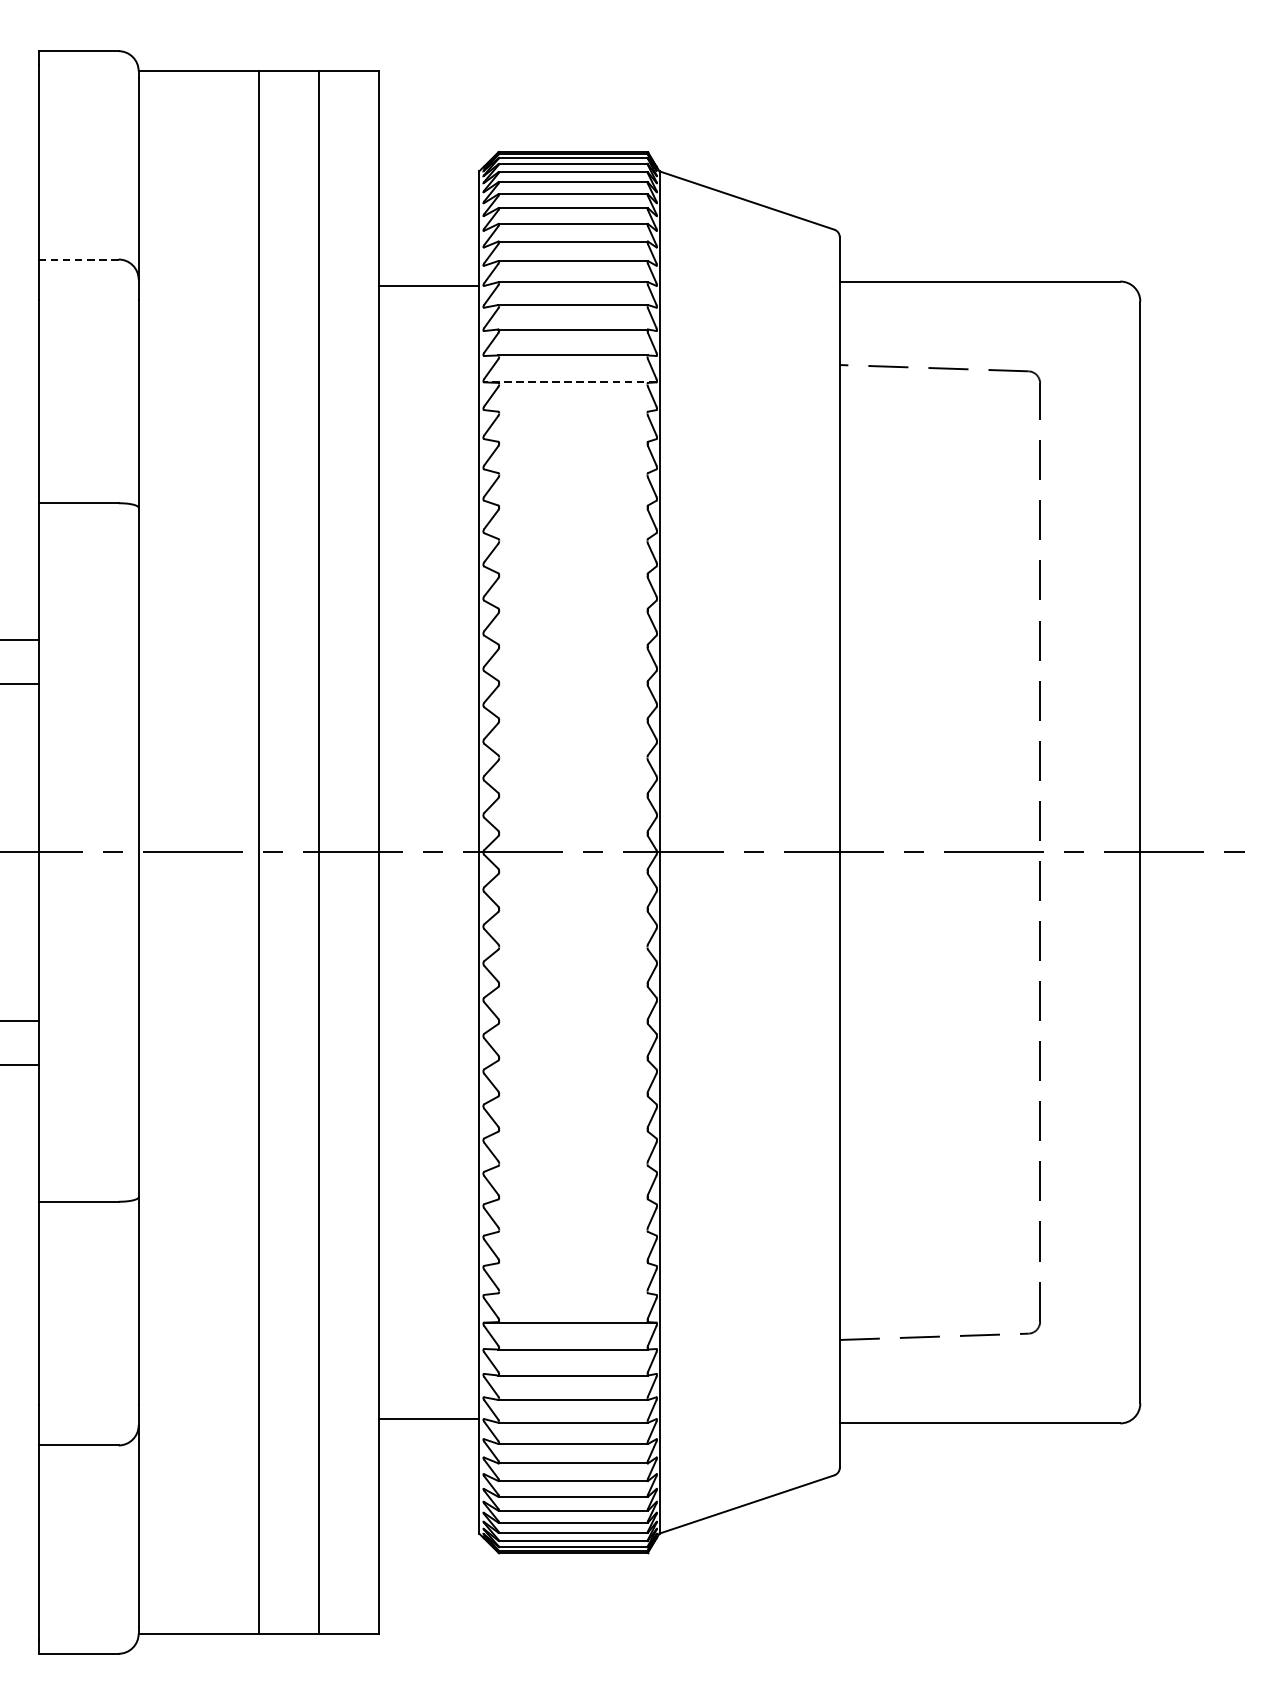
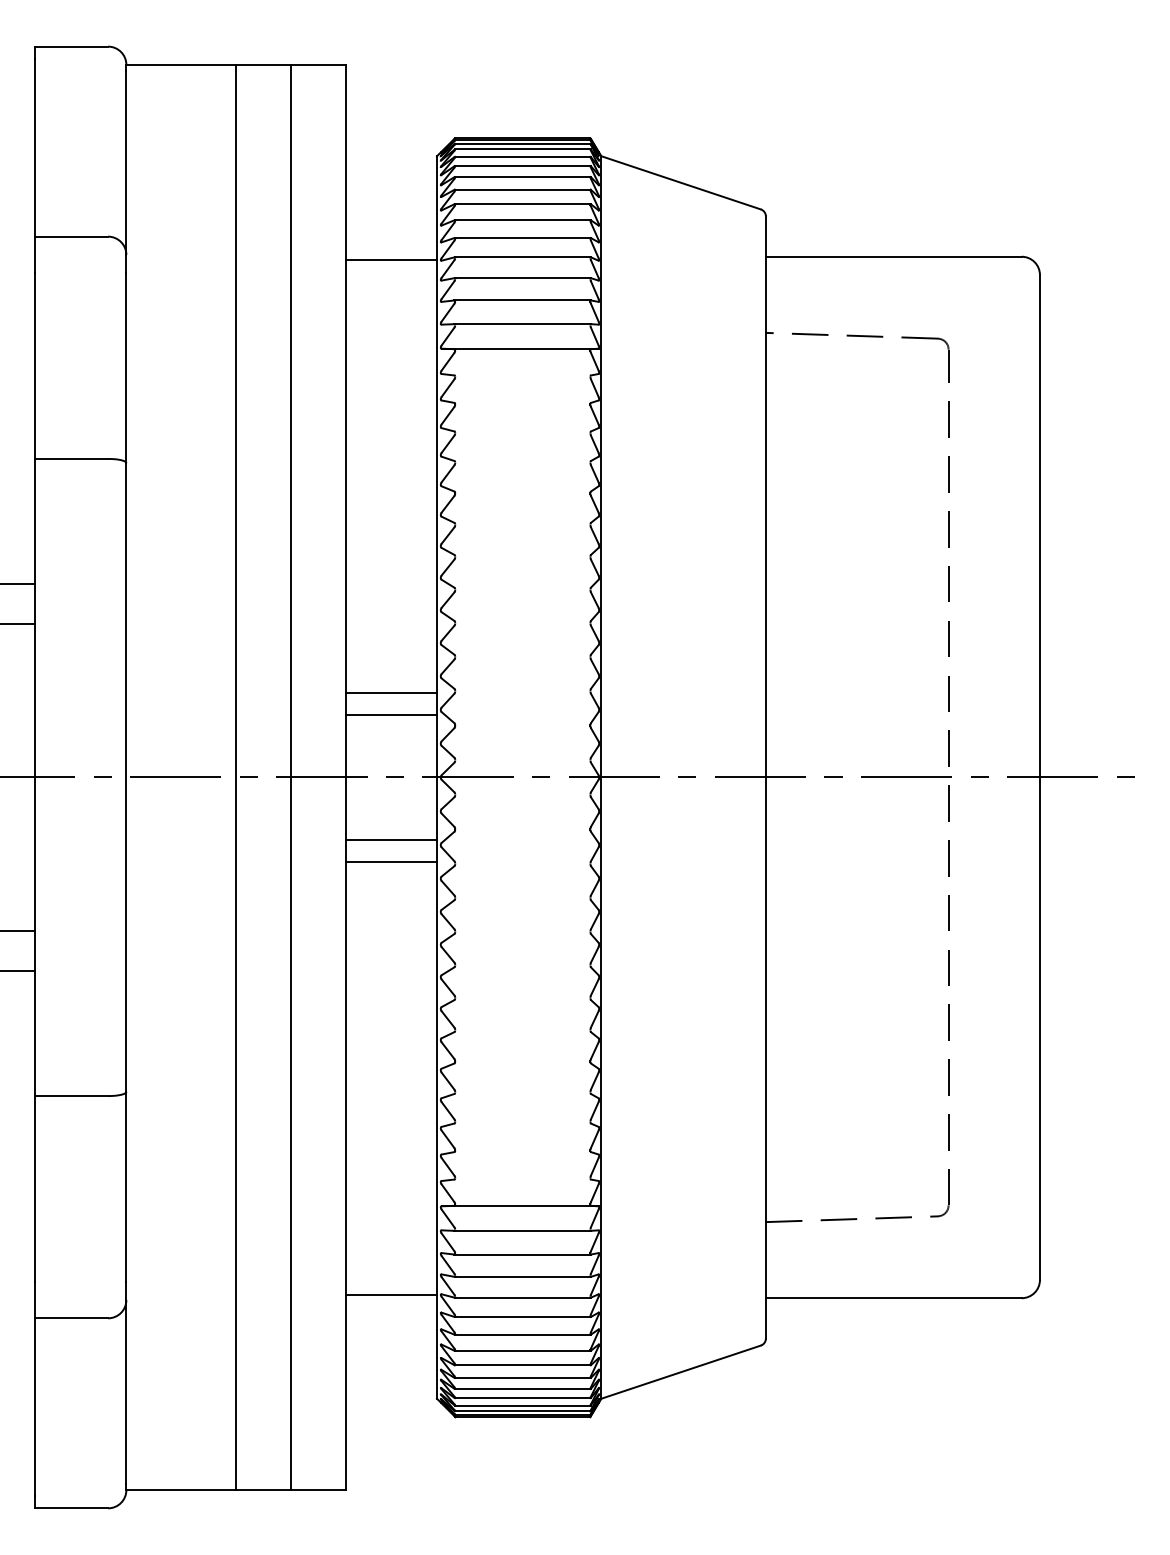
line: (78, 259) -> (71, 236), dashed -> solid
line: (569, 382) -> (519, 348), dashed -> solid
line: (429, 759) -> (391, 692), added
line: (429, 784) -> (391, 715), added
line: (429, 920) -> (391, 839), added
line: (429, 945) -> (391, 862), added

